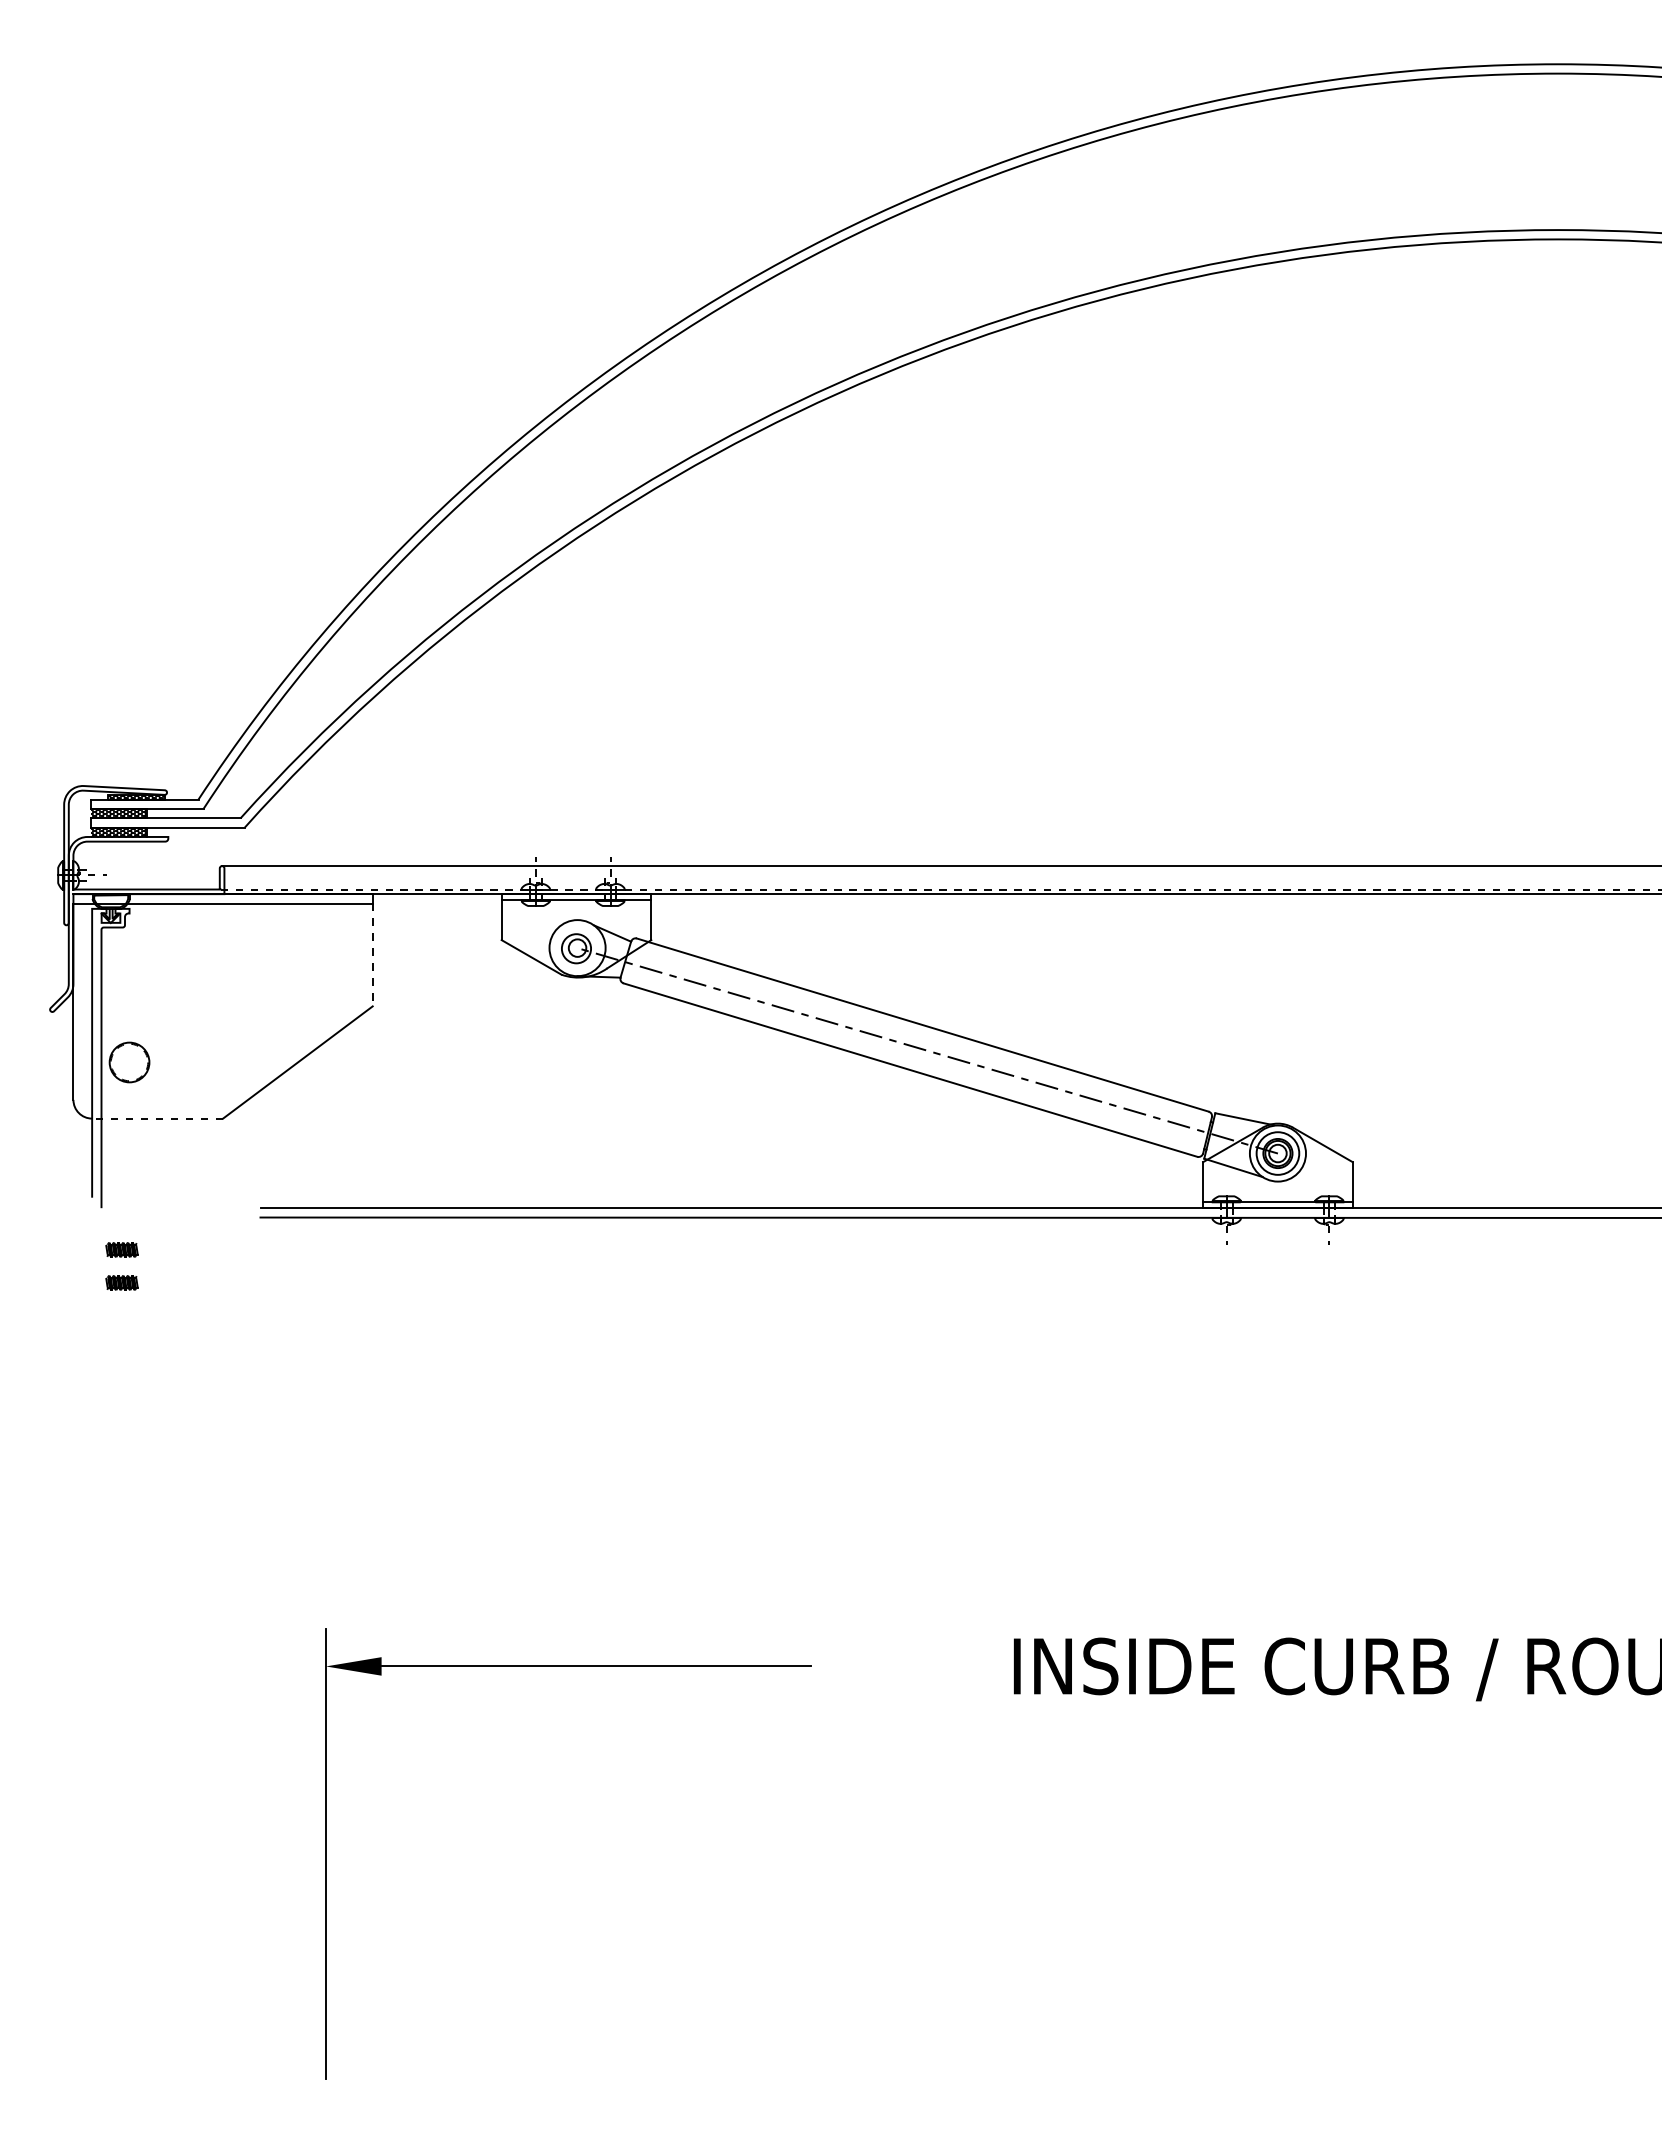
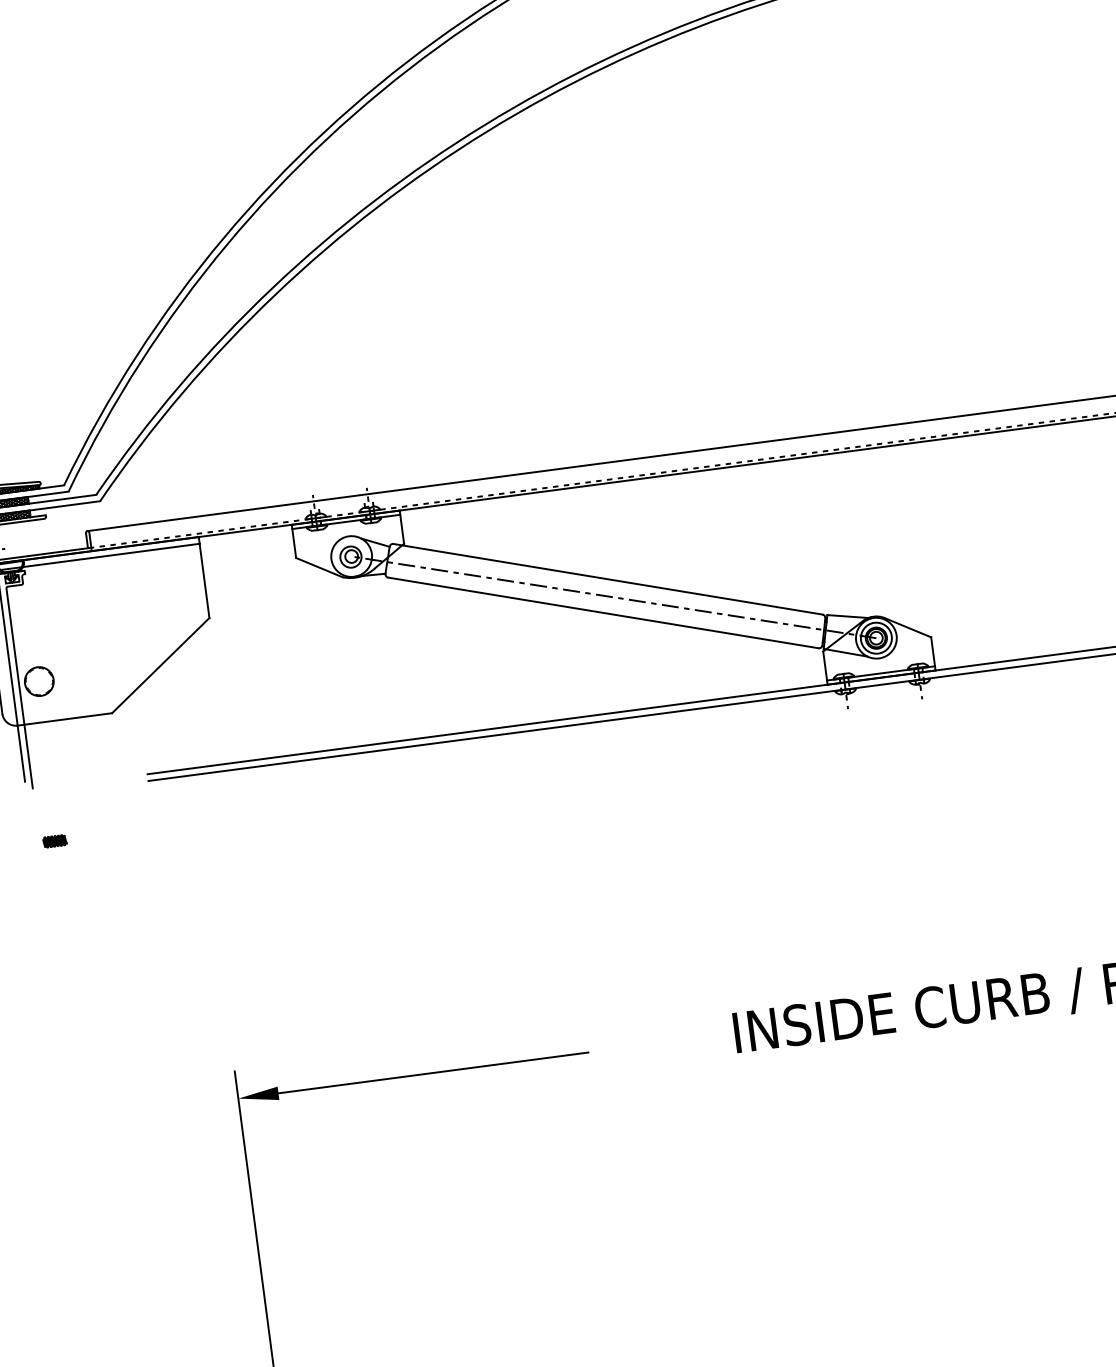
line: (372, 955) -> (204, 581), dashed -> solid
line: (157, 1118) -> (64, 719), dashed -> solid
part: (121, 1249) -> (51, 817), removed

